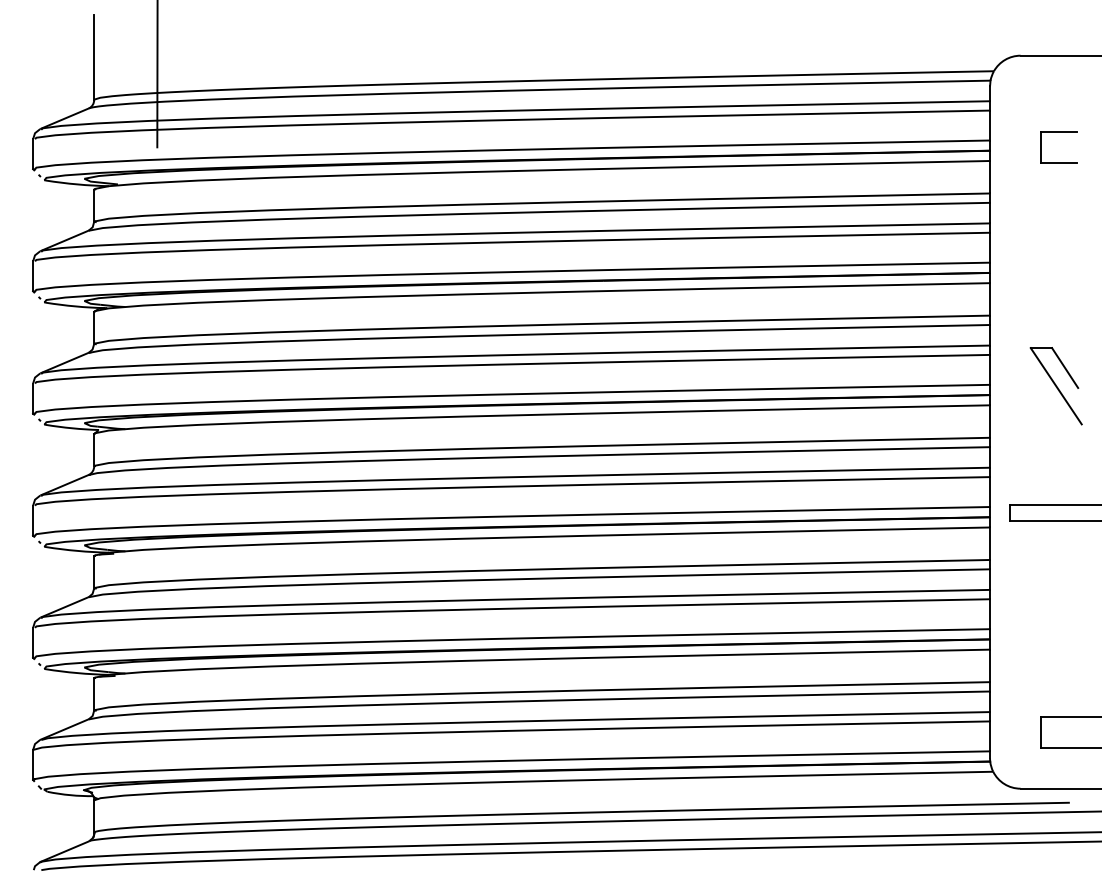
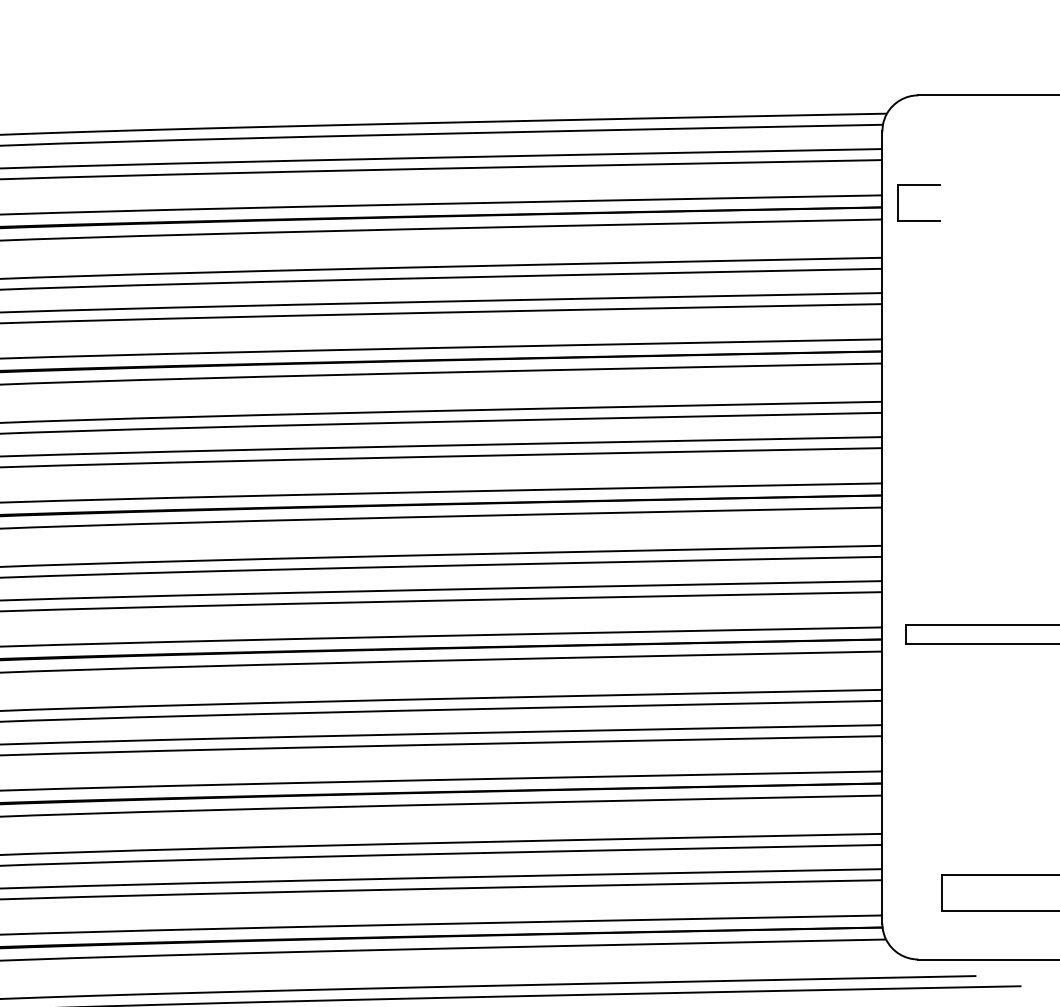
part: (1058, 132) -> (918, 185), moved
part: (1055, 386) -> (959, 485), removed

